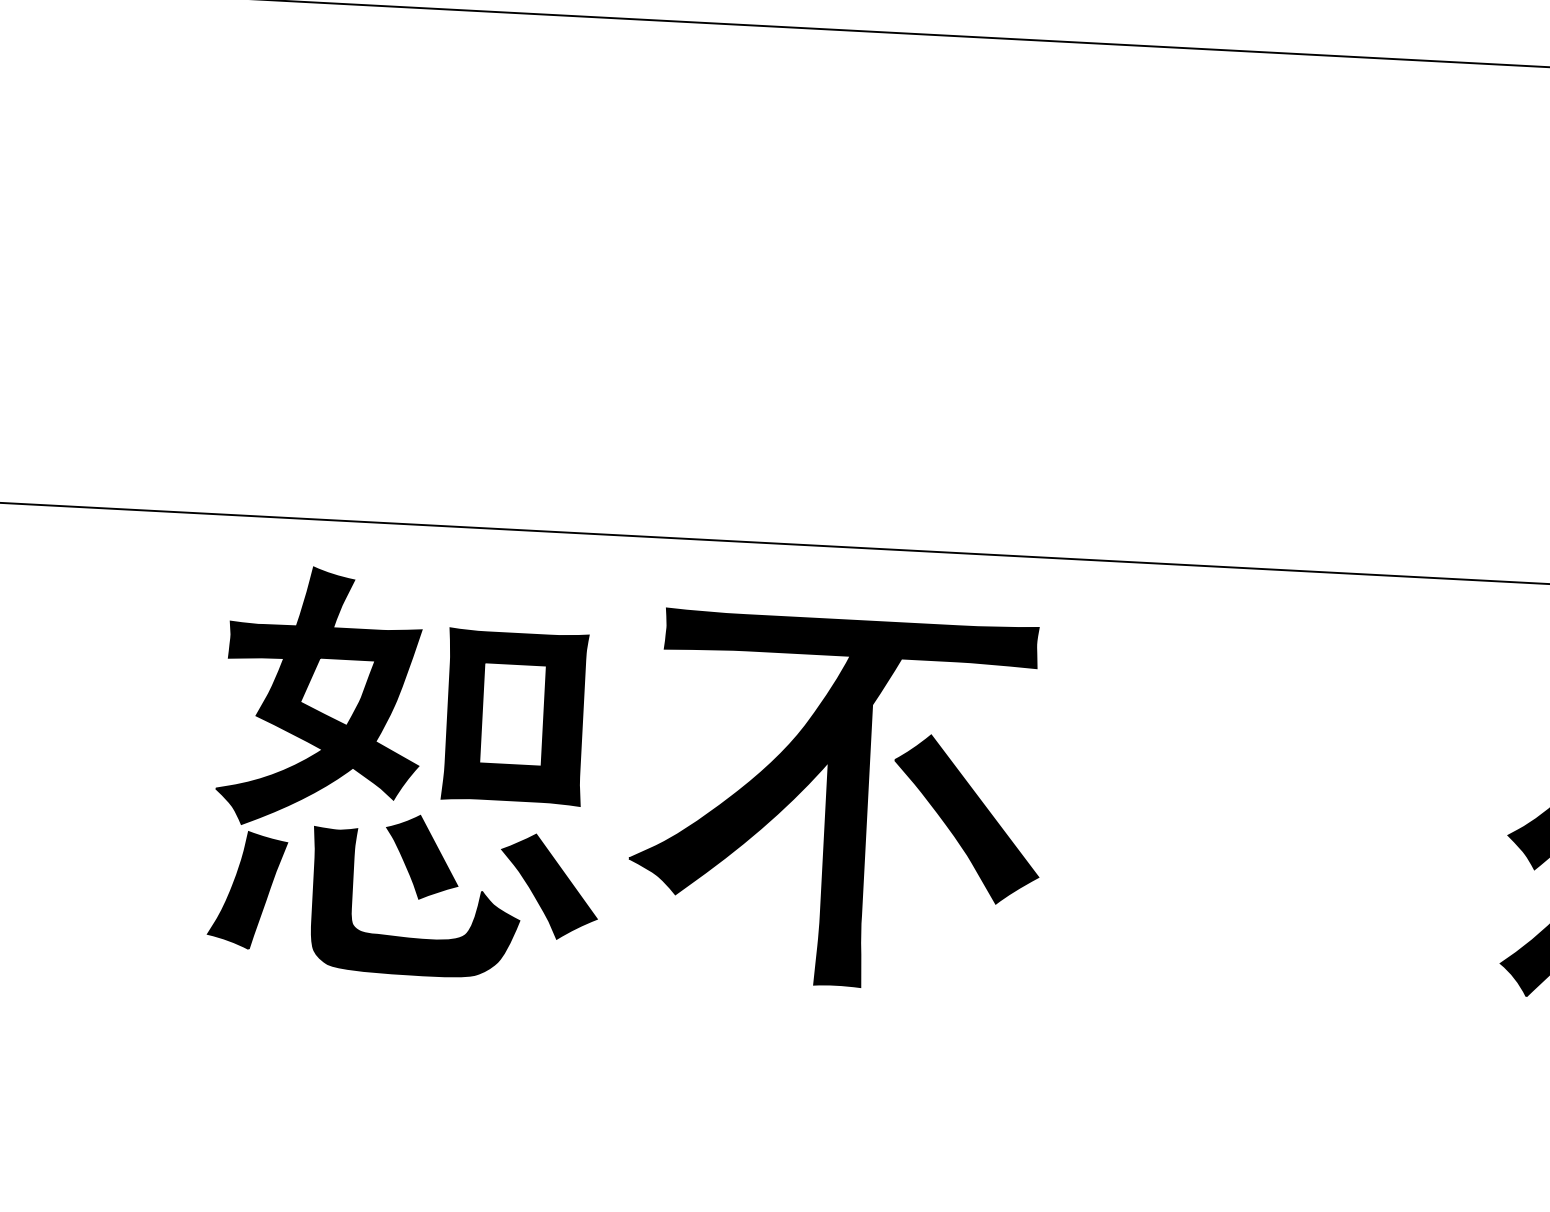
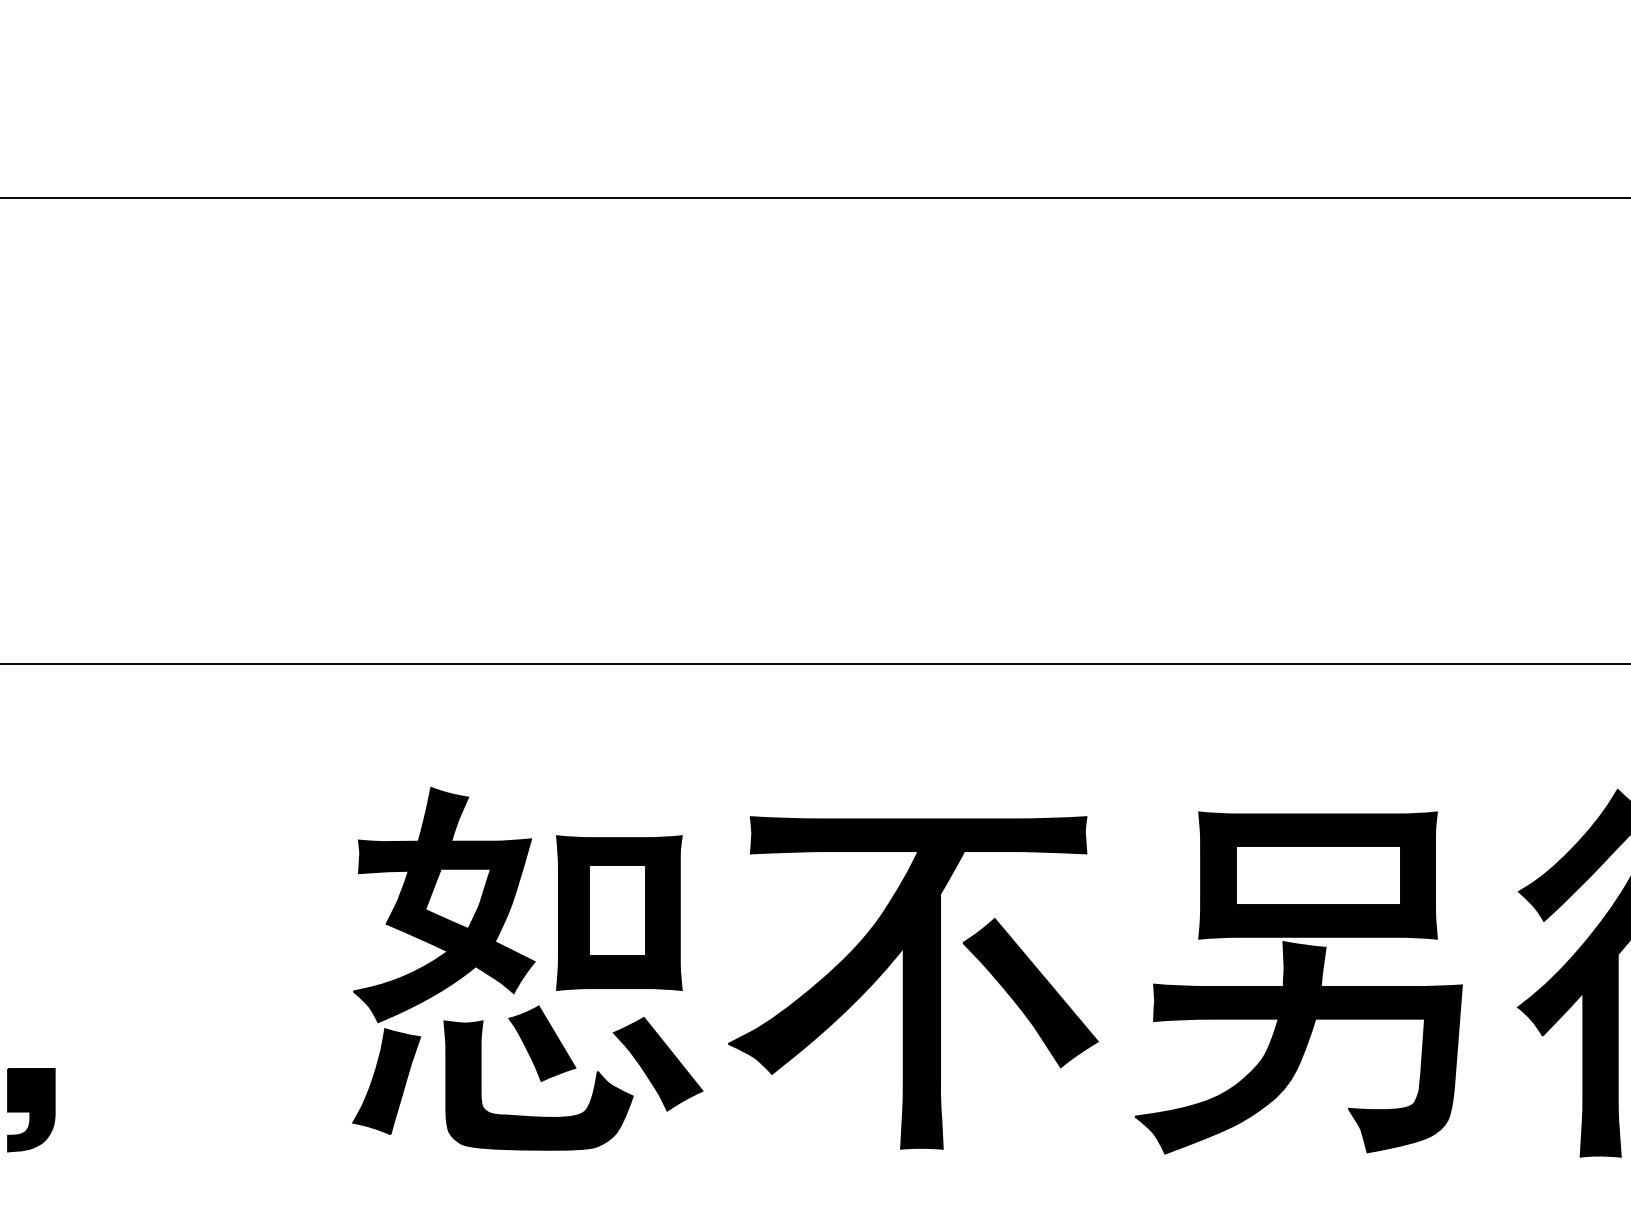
part: (410, 773) -> (527, 968), moved
part: (837, 801) -> (913, 982), moved
part: (1258, 923) -> (1298, 982), added

